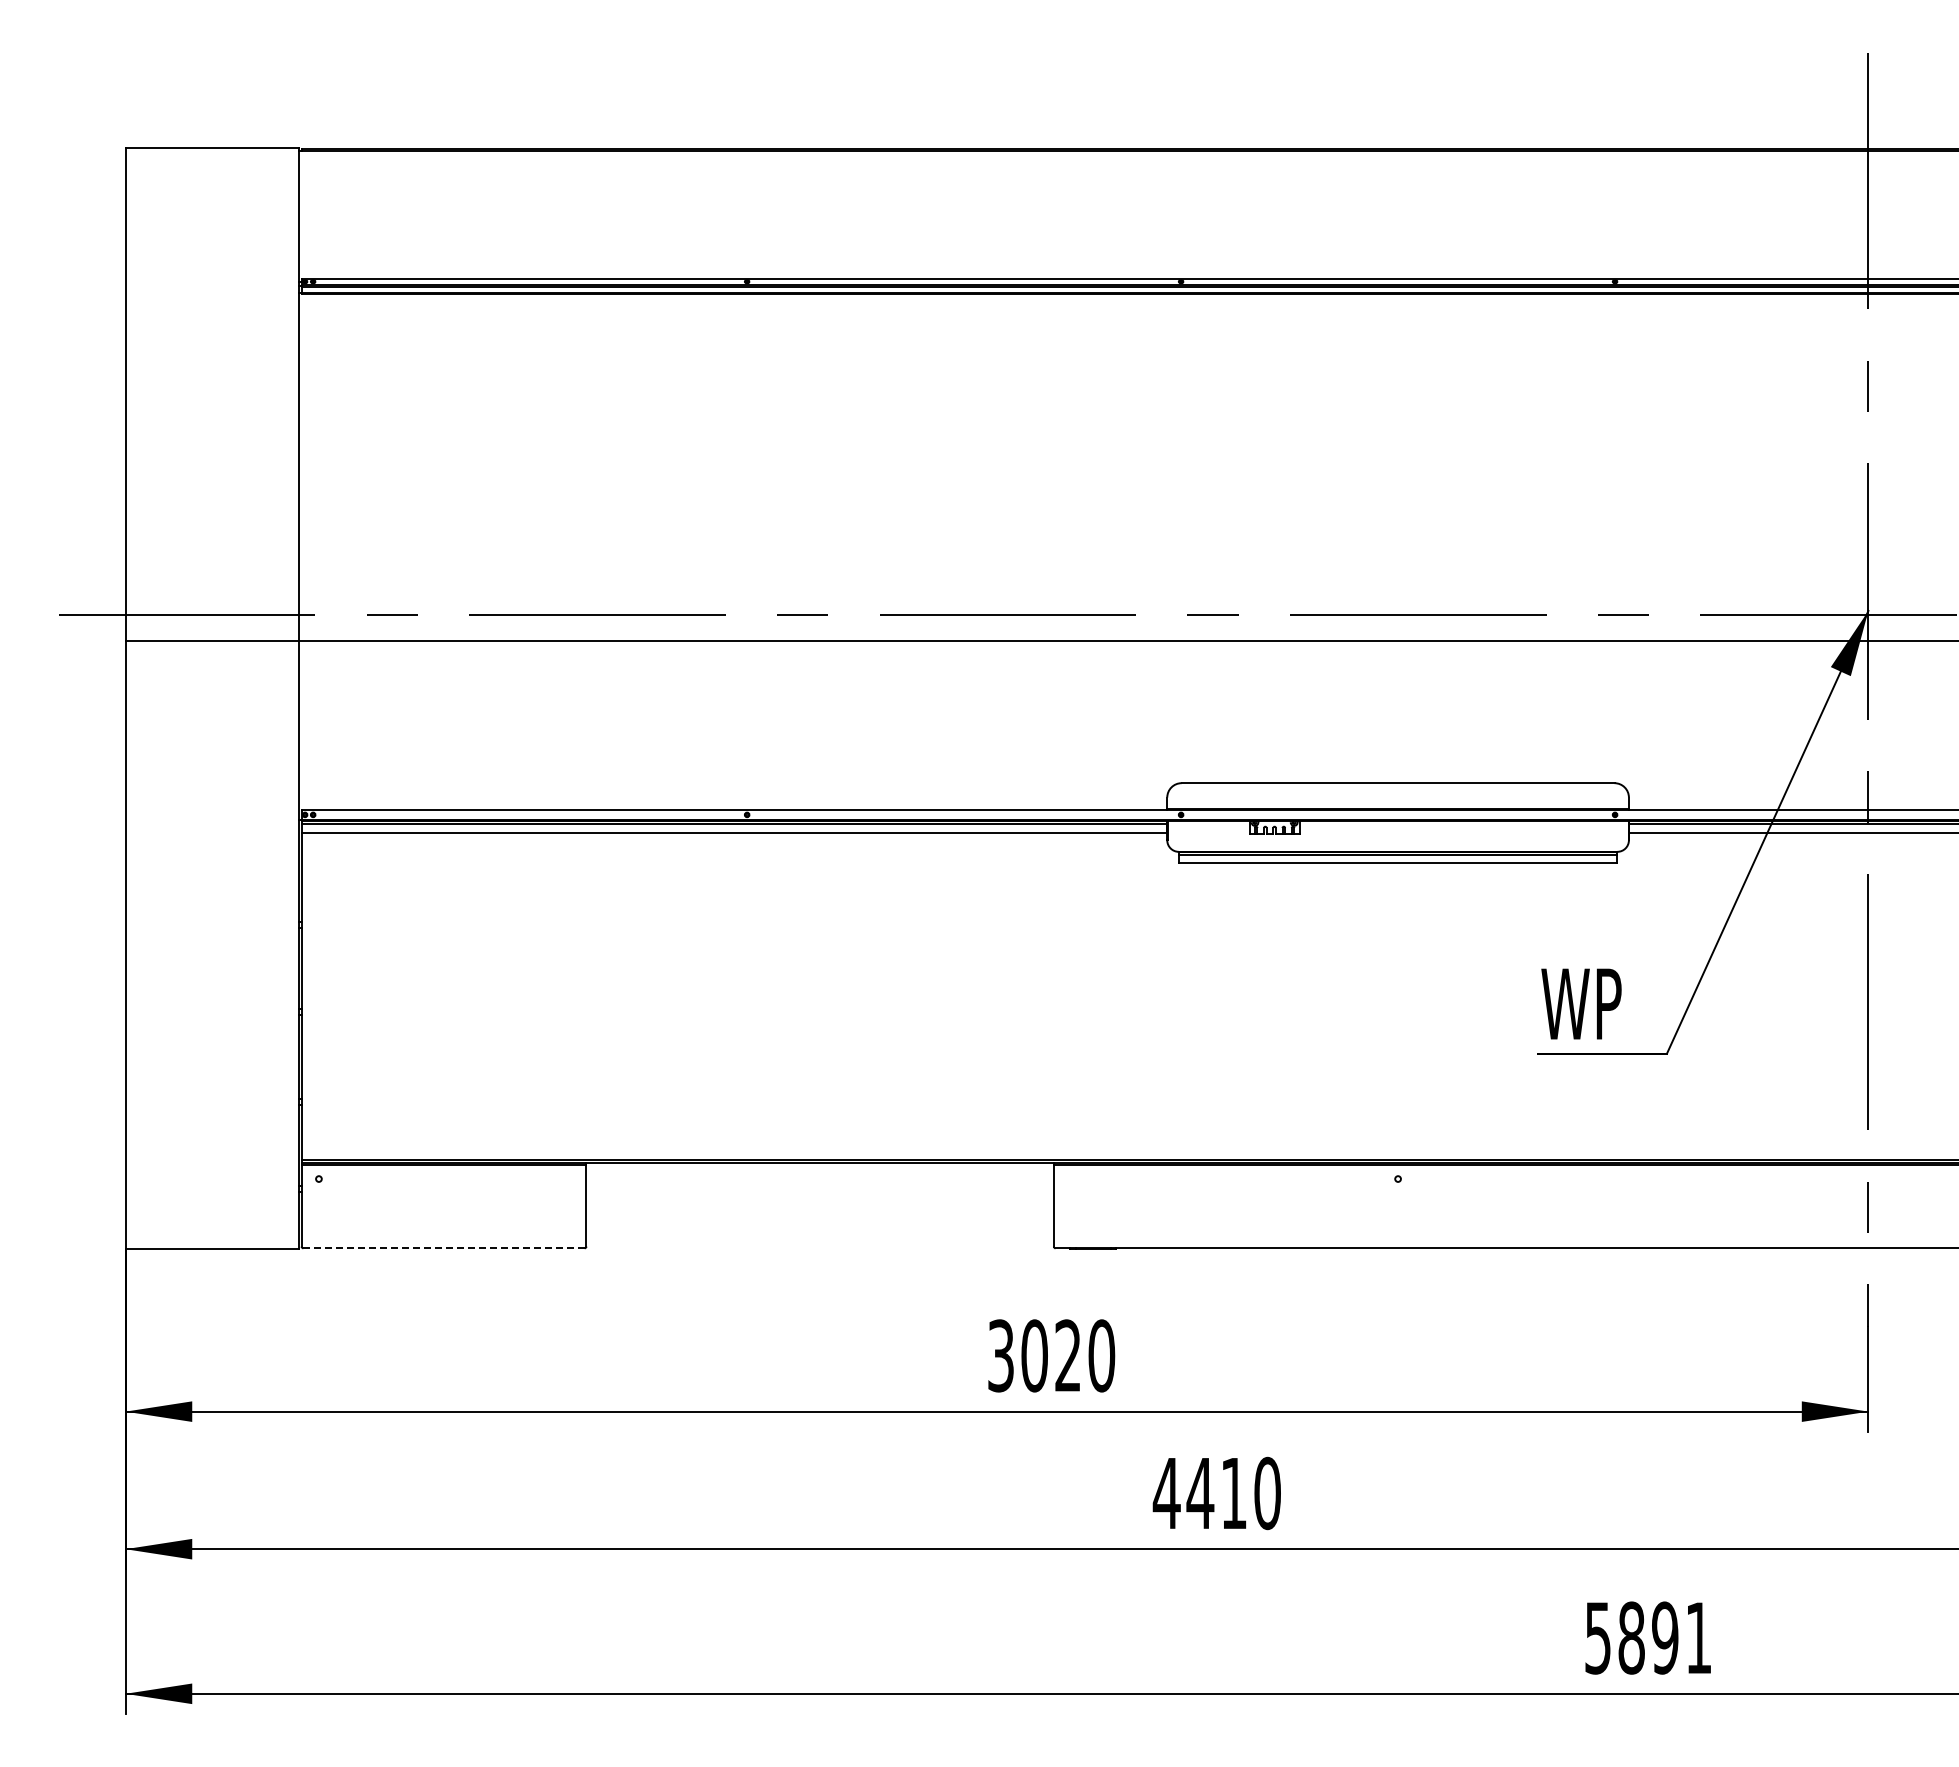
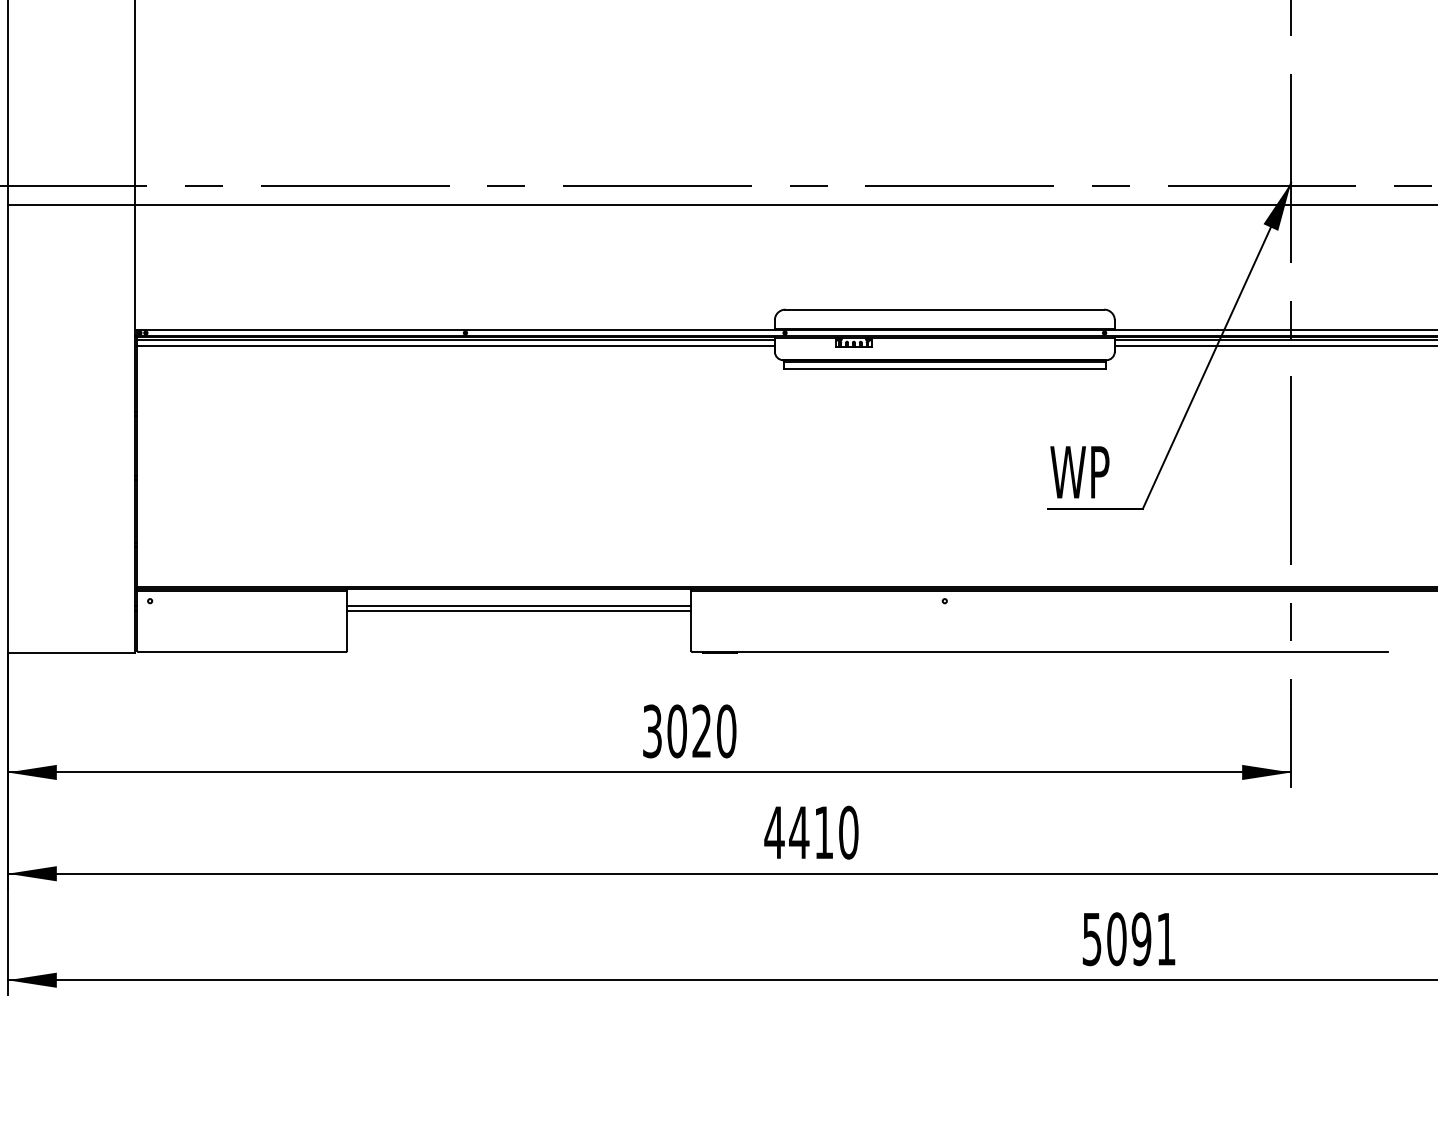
line: (819, 1185) -> (518, 605), added
line: (819, 1191) -> (518, 610), added
line: (444, 1248) -> (242, 652), dashed -> solid
text: (1631, 1637) -> (1116, 938), 5891 -> 5091

